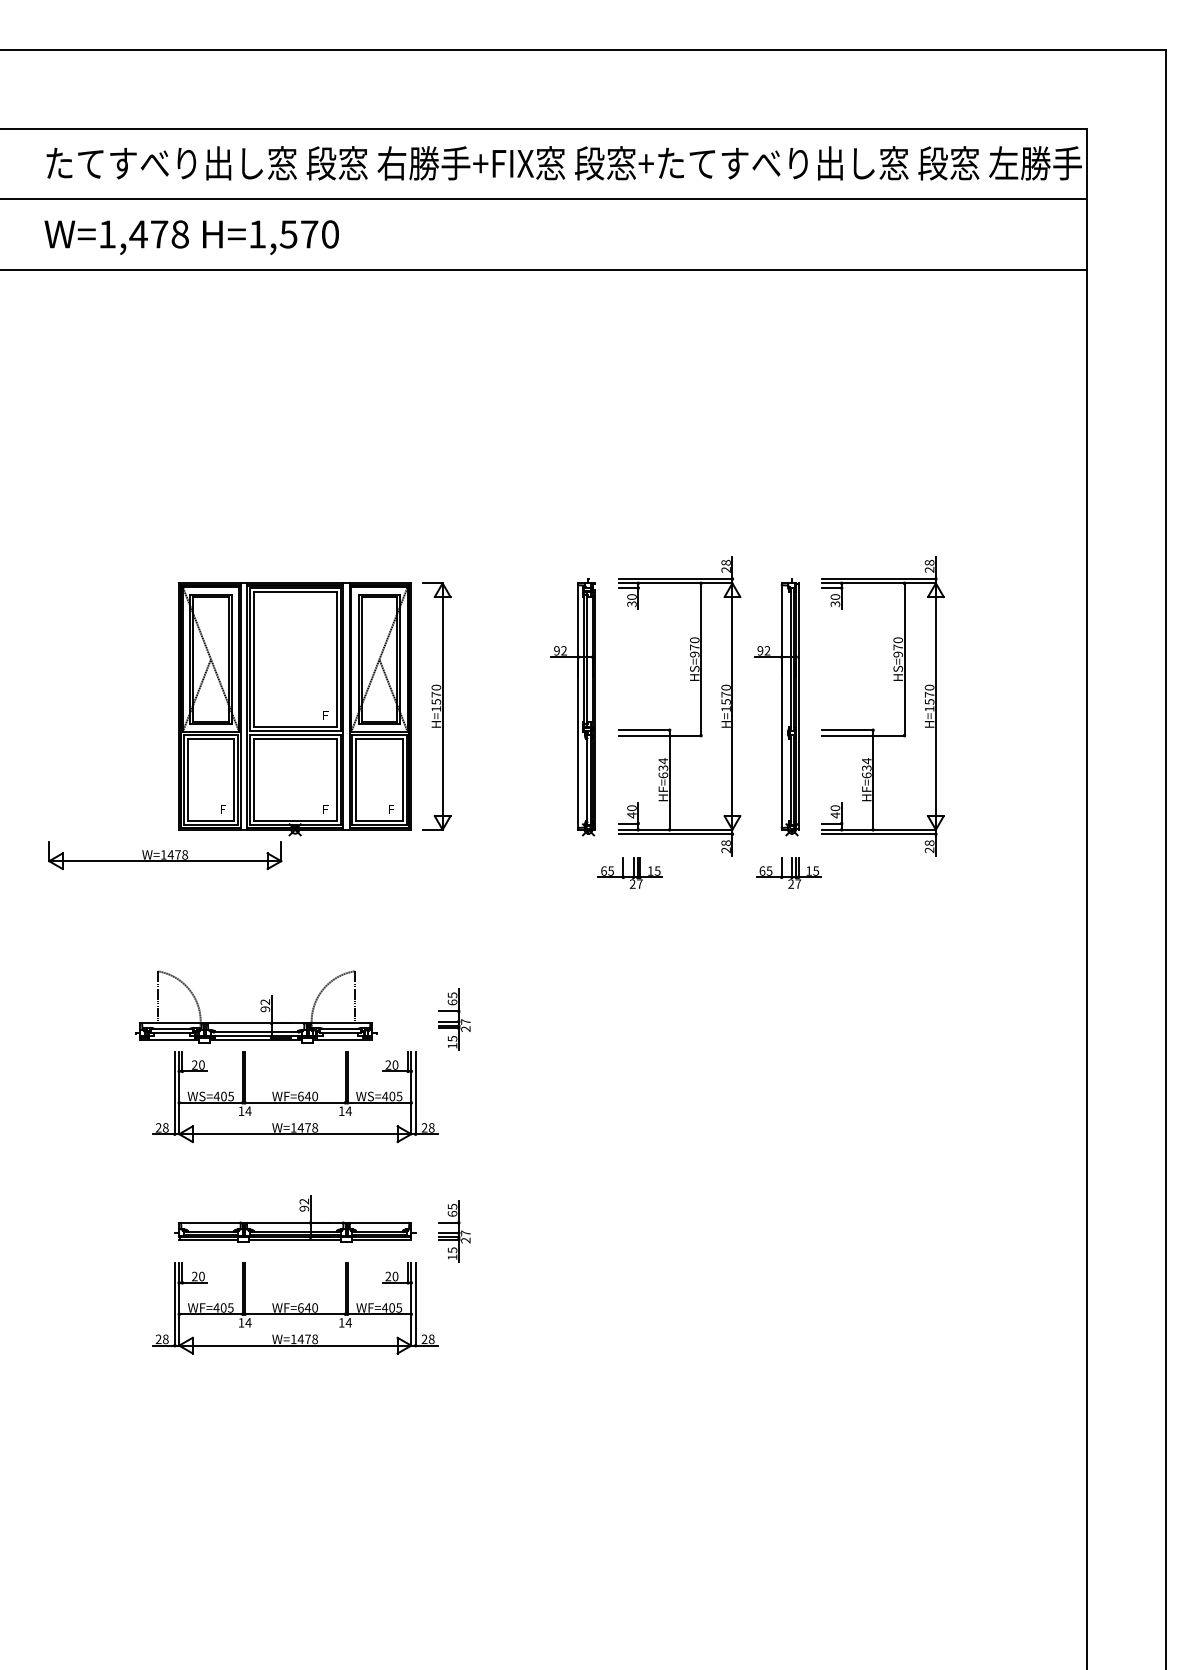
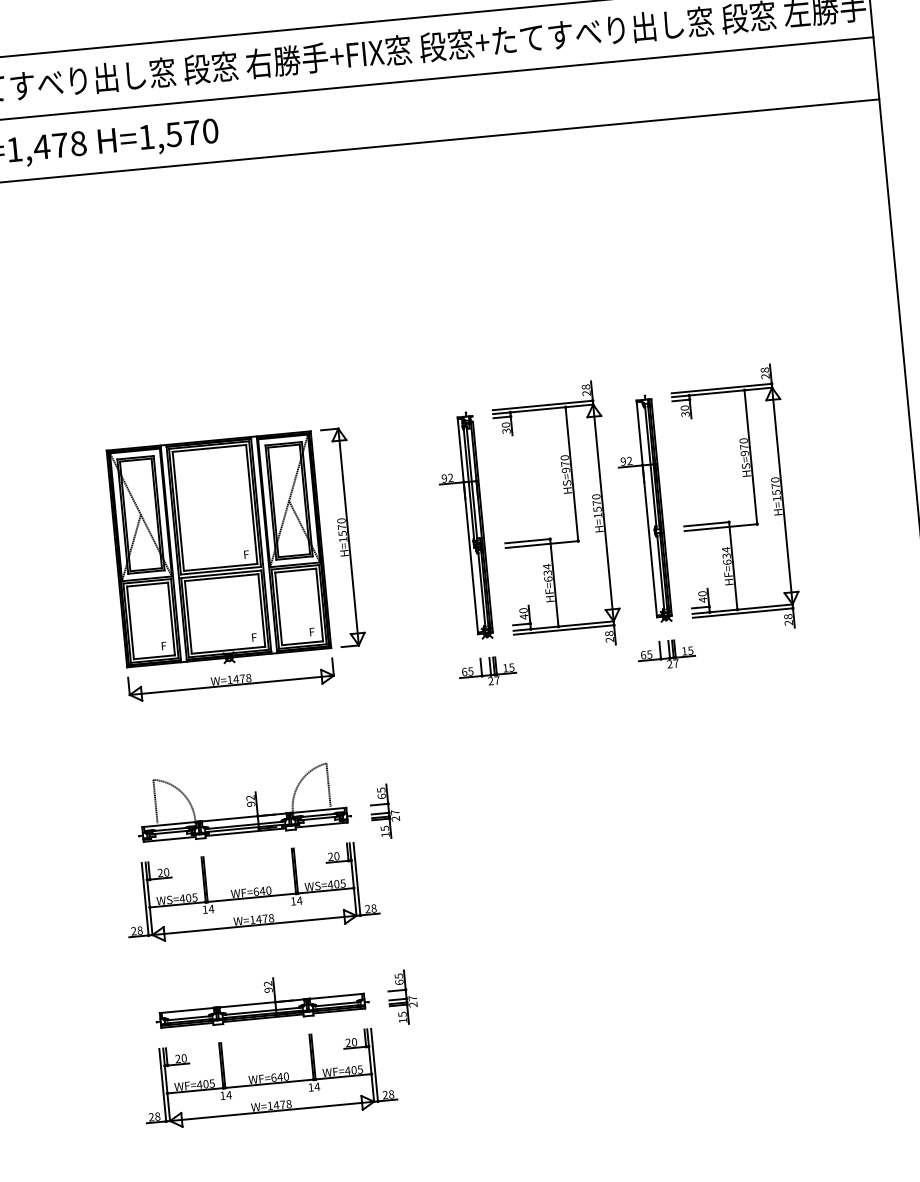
part: (165, 855) -> (231, 680), moved
part: (629, 872) -> (487, 671), moved
part: (256, 1006) -> (243, 802), moved

